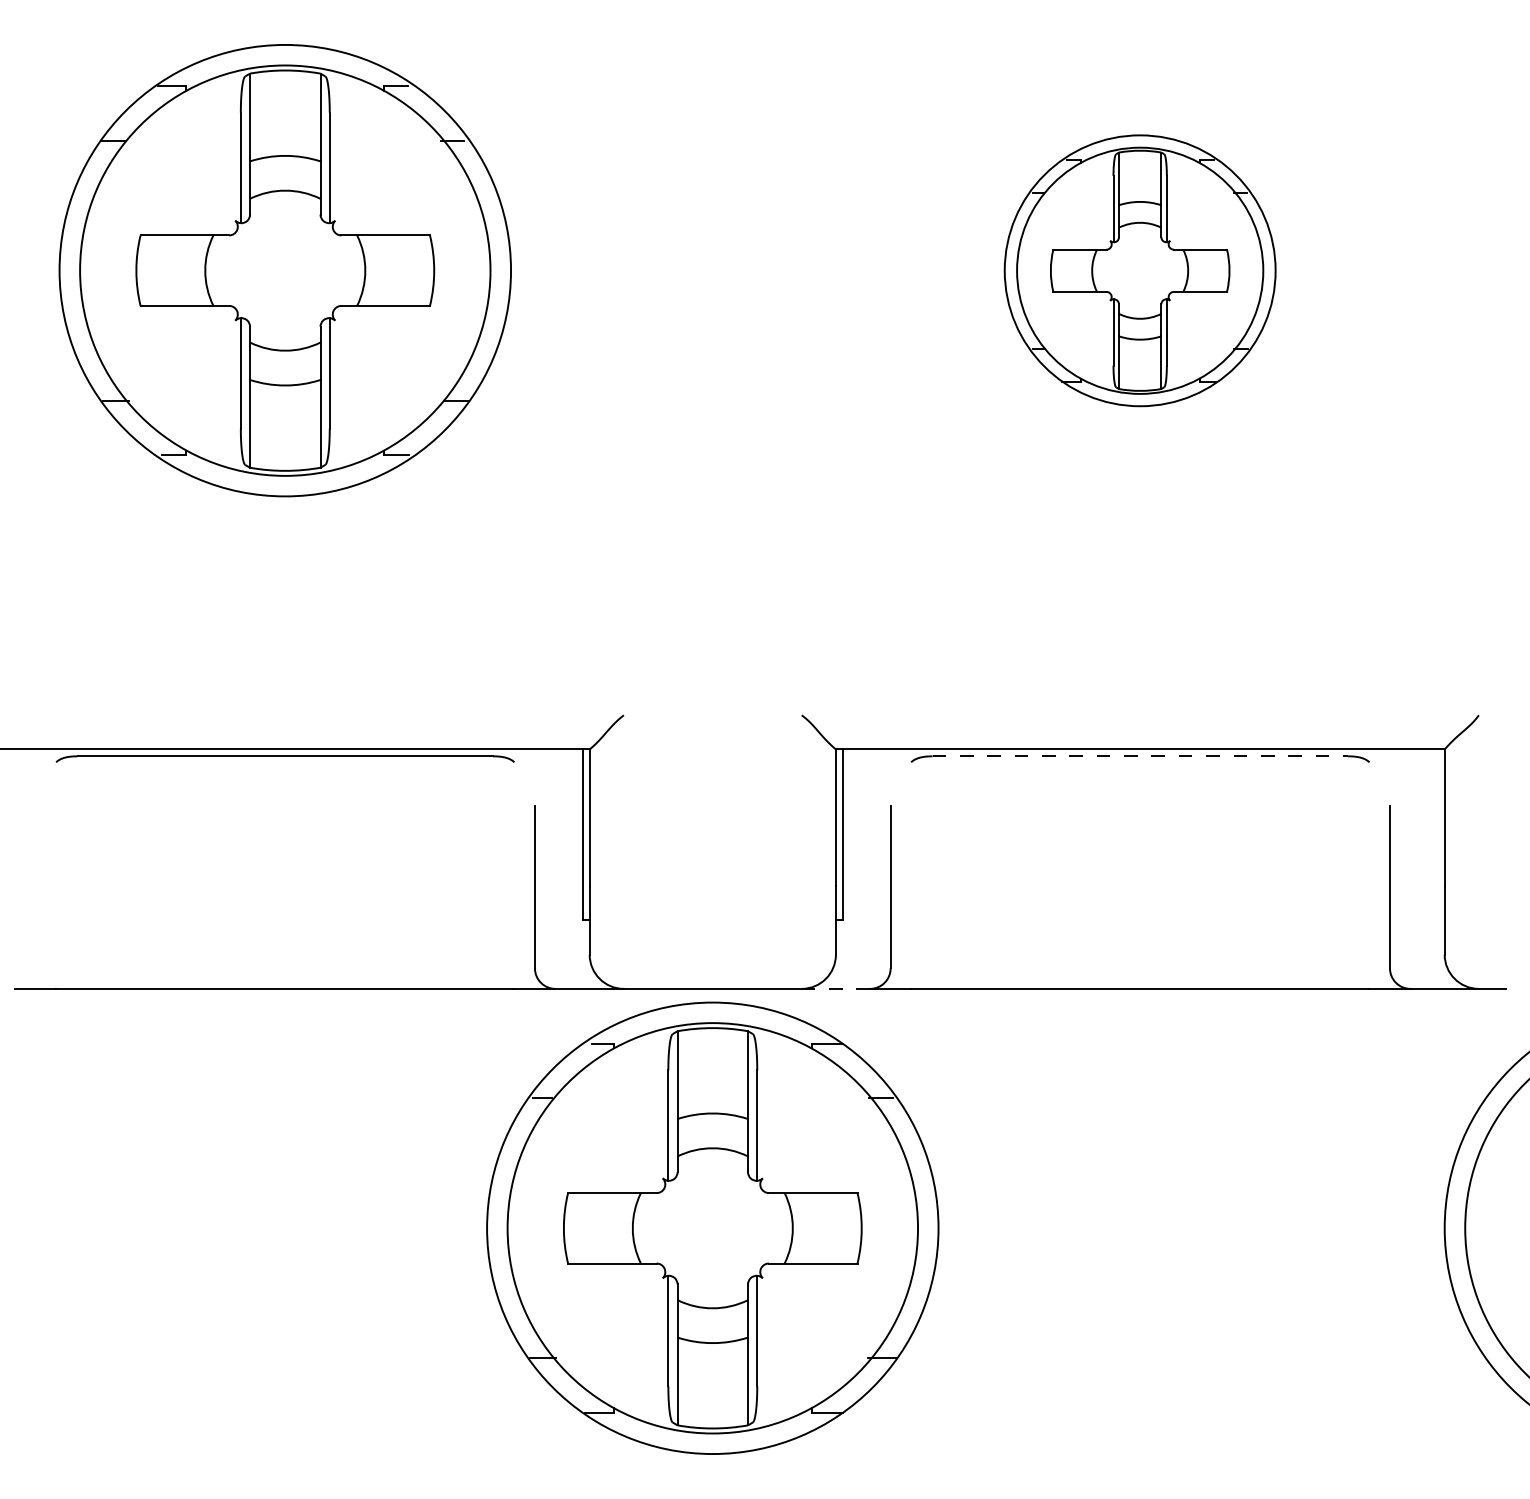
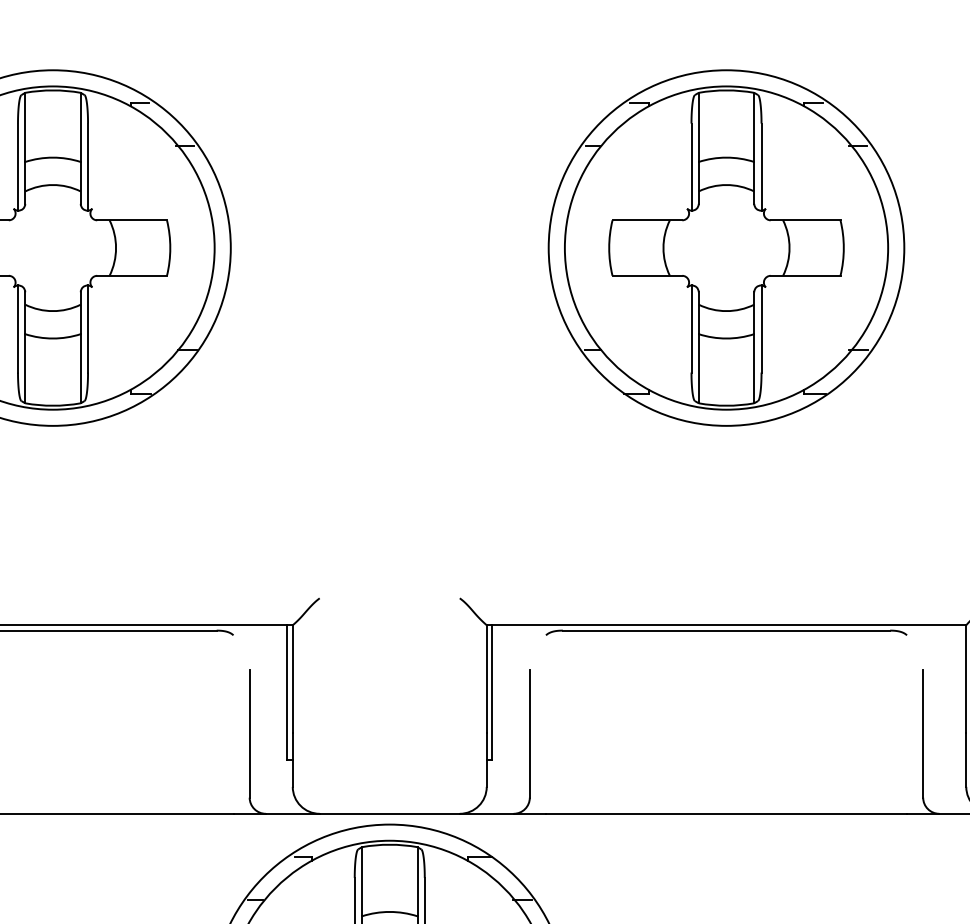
part: (1139, 270) -> (725, 247), size x1.67
line: (1140, 756) -> (726, 630), dashed -> solid
line: (835, 988) -> (486, 813), dashed -> solid

